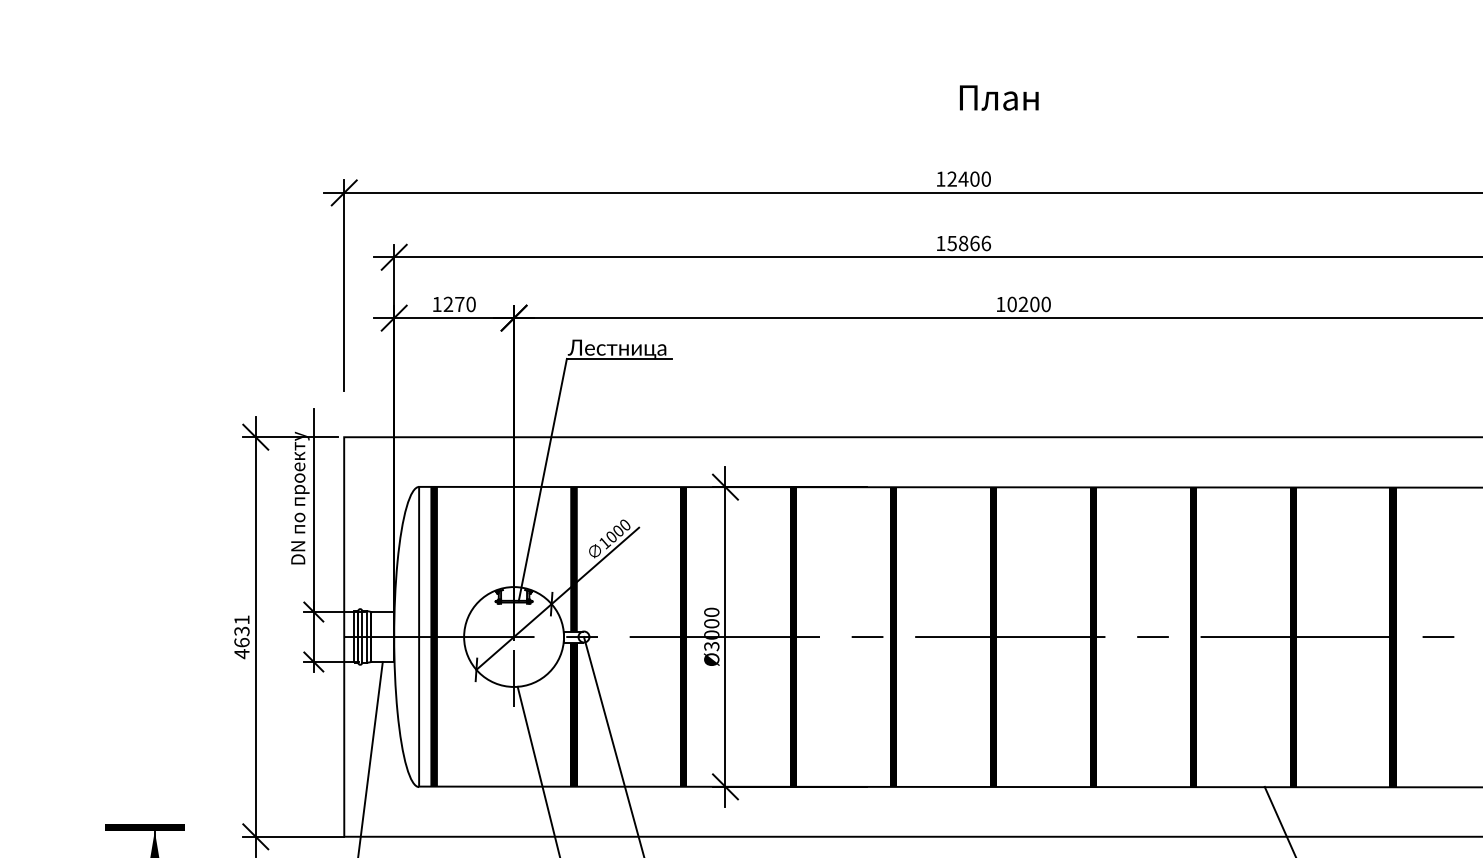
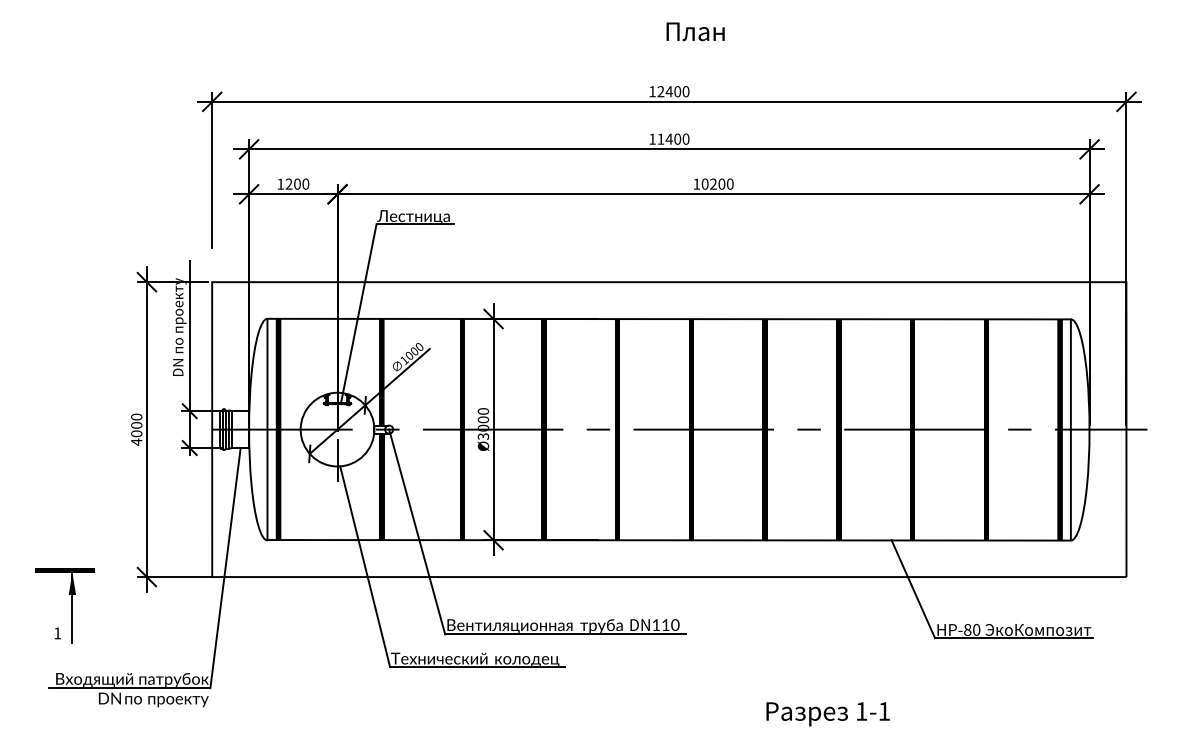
text: (969, 242) -> (673, 138), 15866 -> 11400
text: (459, 303) -> (297, 183), 1270 -> 1200
text: (241, 631) -> (136, 425), 4631 -> 4000

